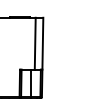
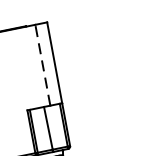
line: (35, 43) -> (43, 64), solid -> dashed

